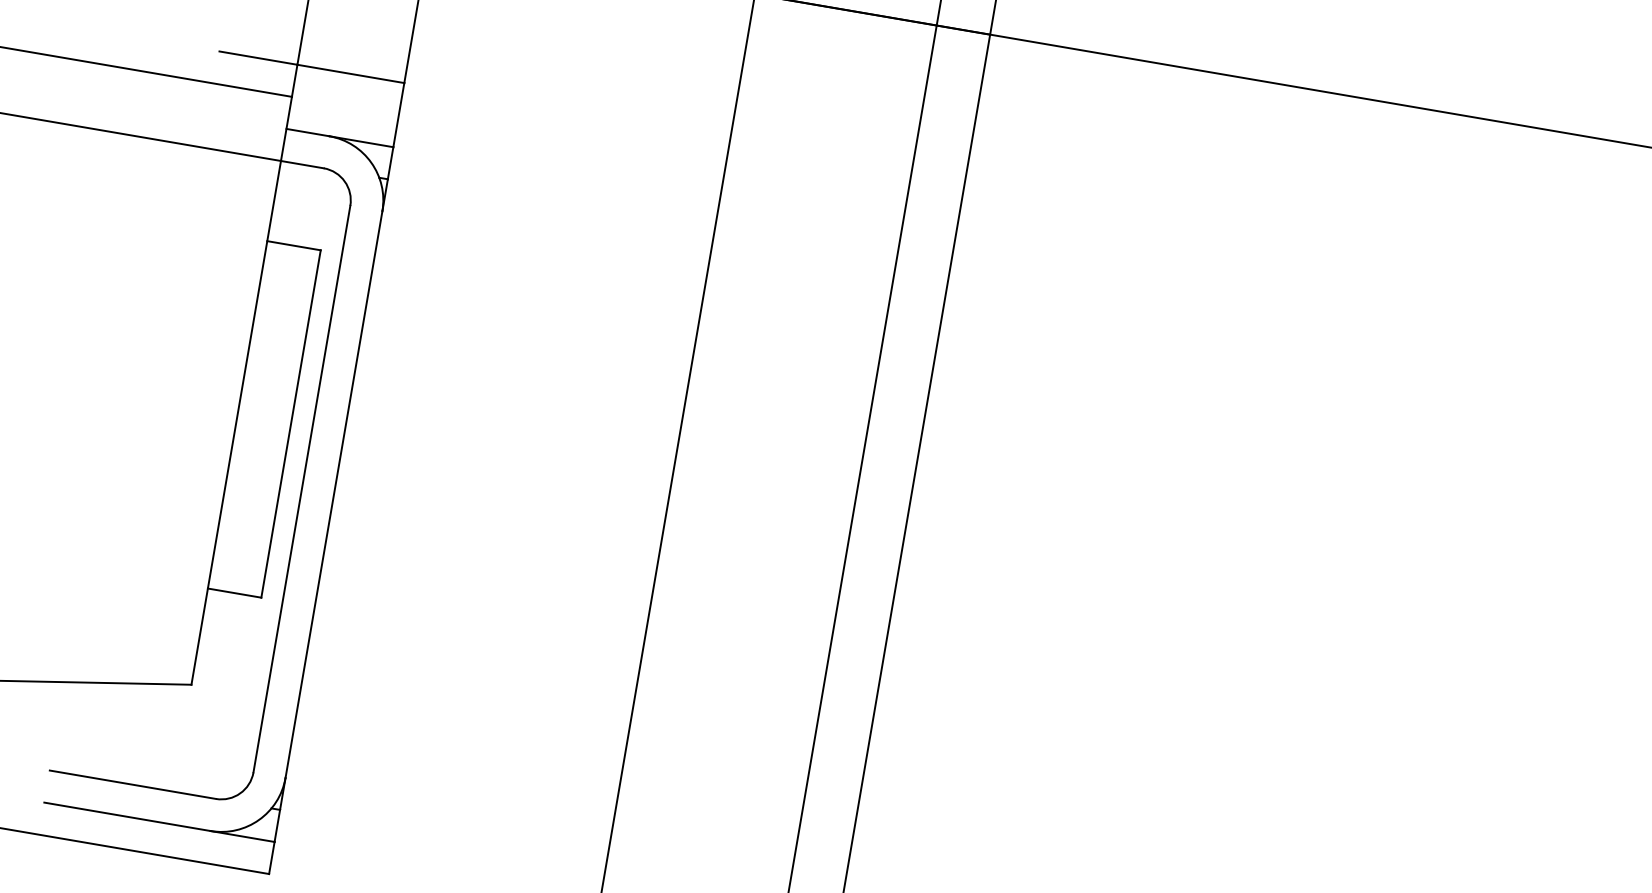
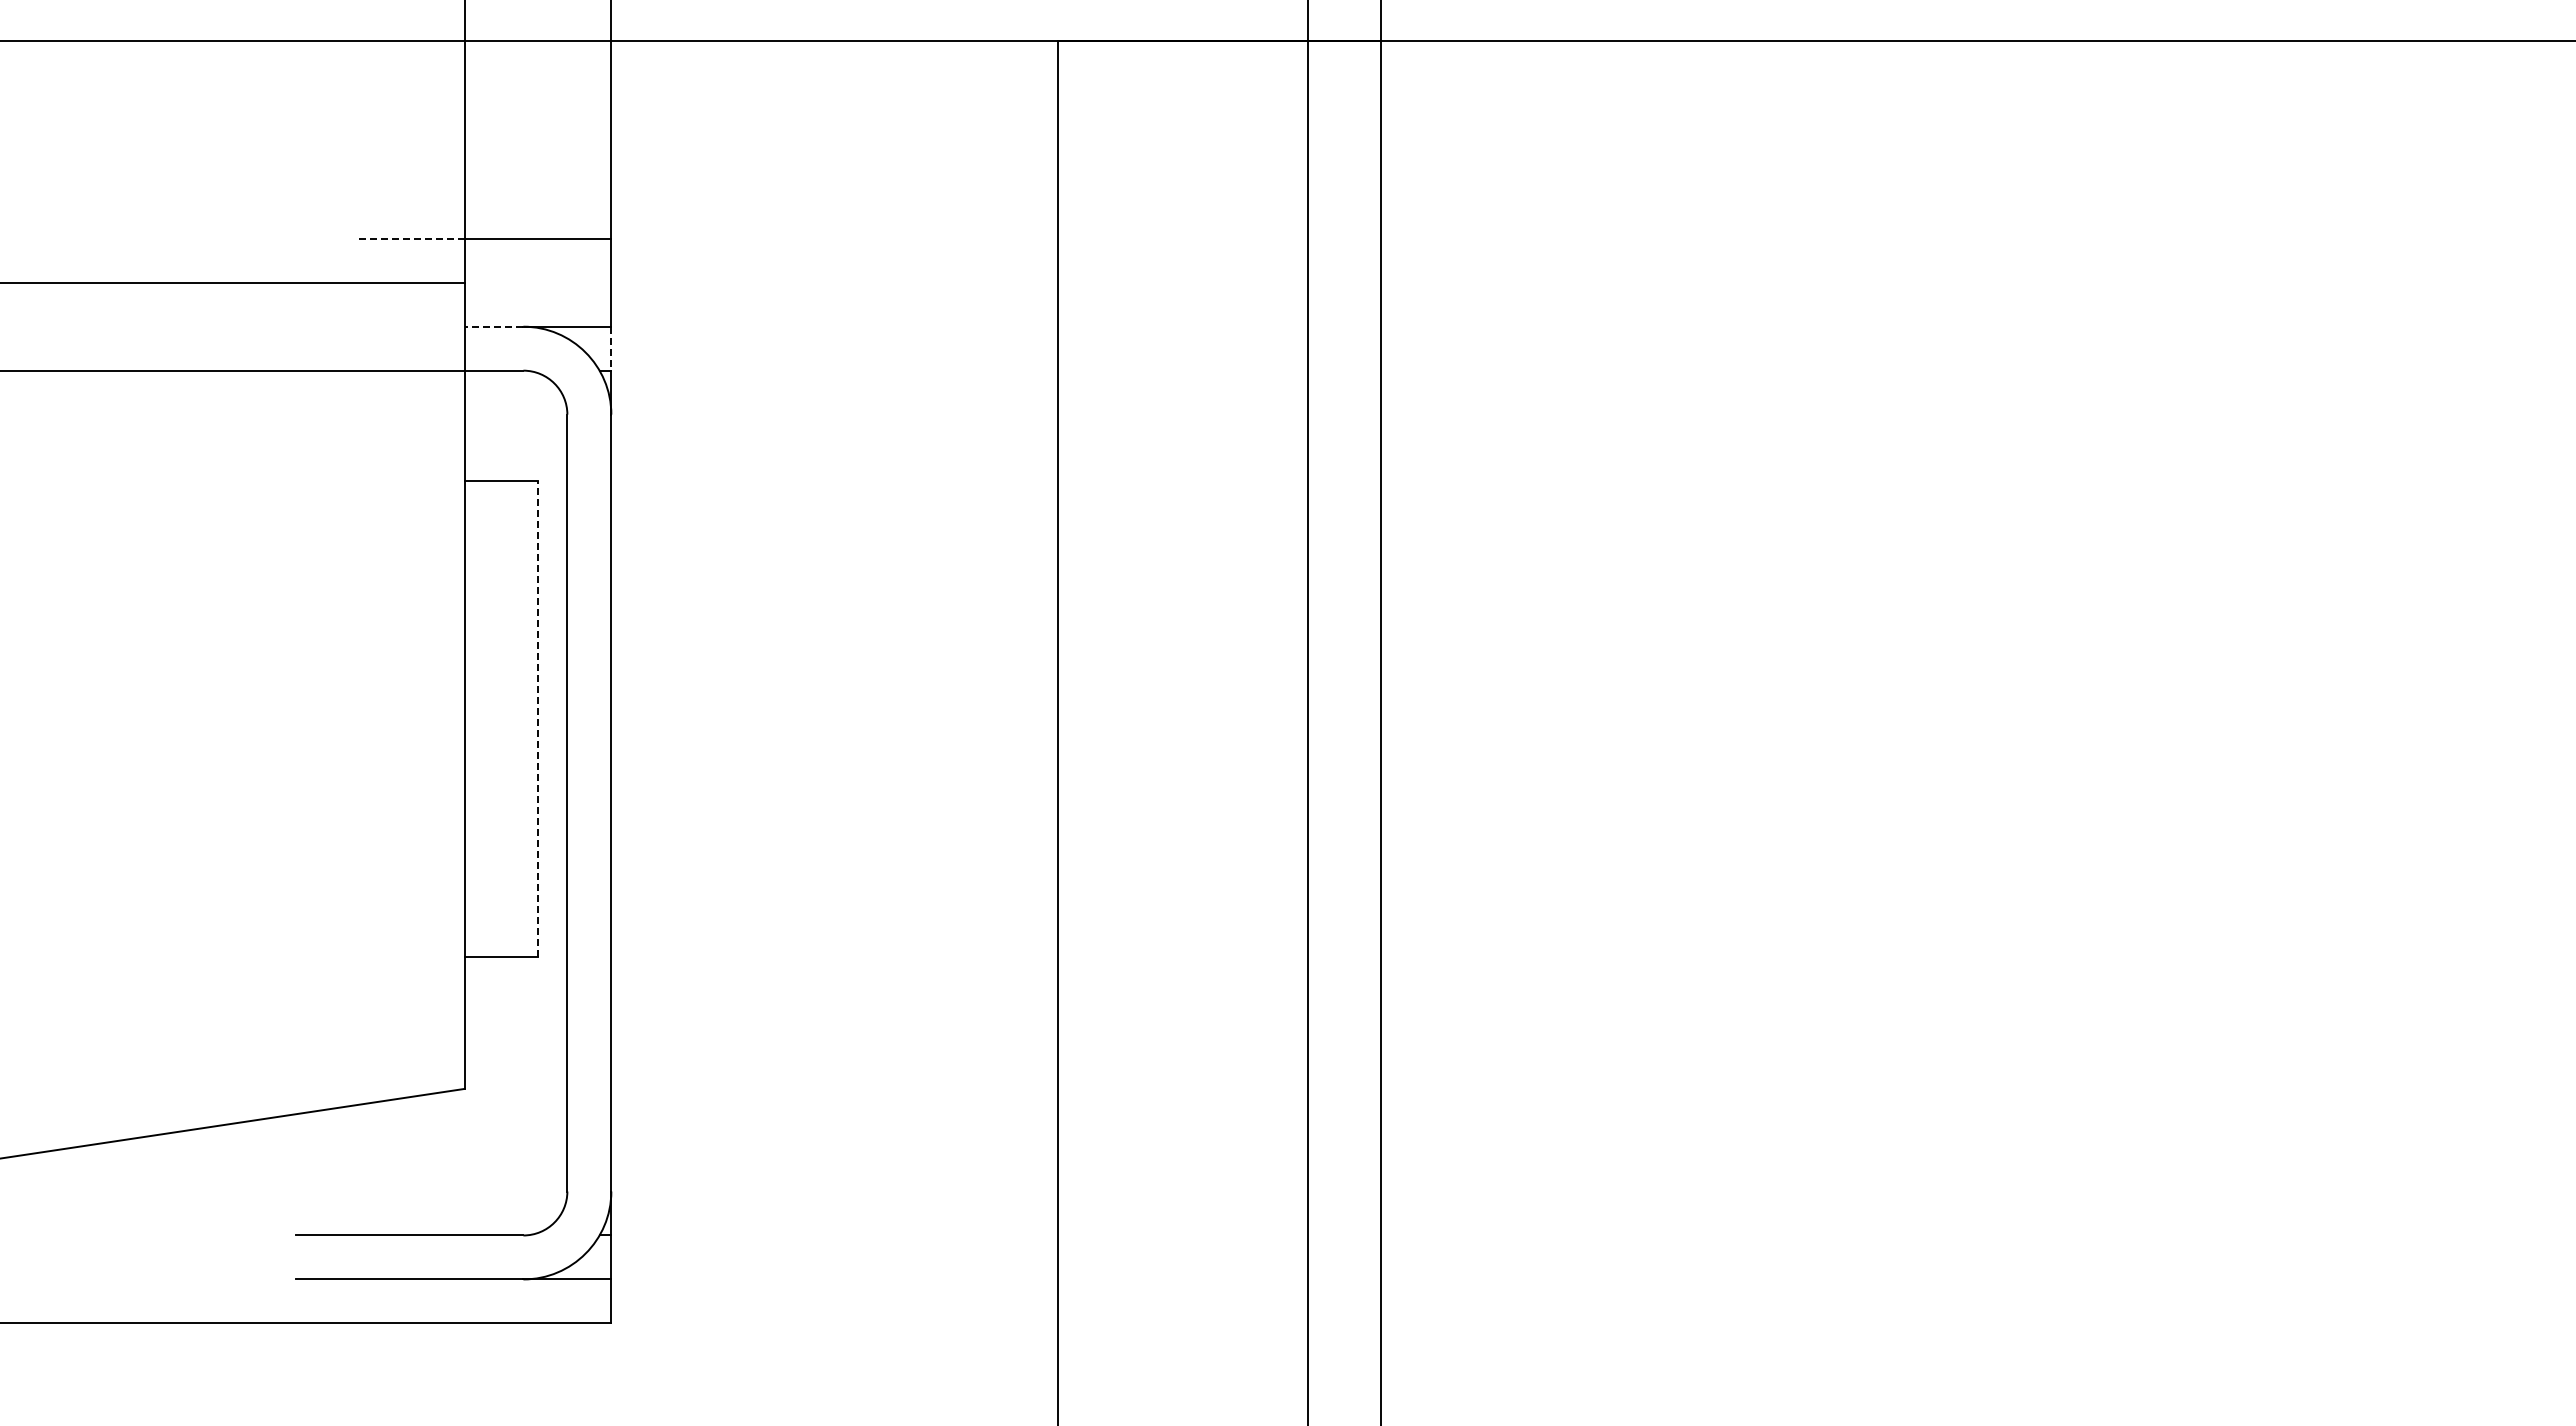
line: (257, 57) -> (410, 238), solid -> dashed
line: (307, 132) -> (493, 326), solid -> dashed
line: (390, 163) -> (611, 348), solid -> dashed
line: (291, 423) -> (538, 718), solid -> dashed

